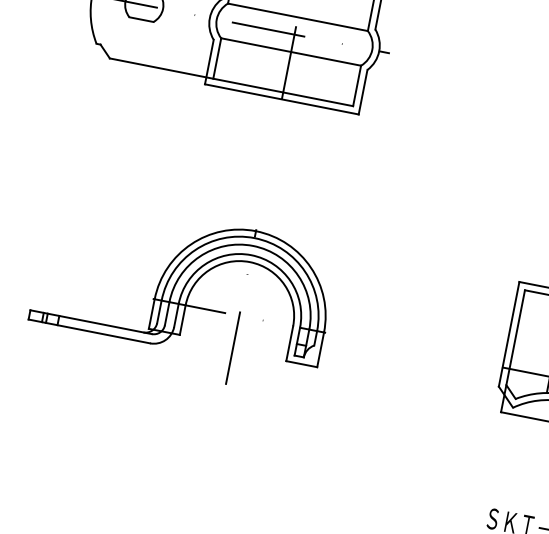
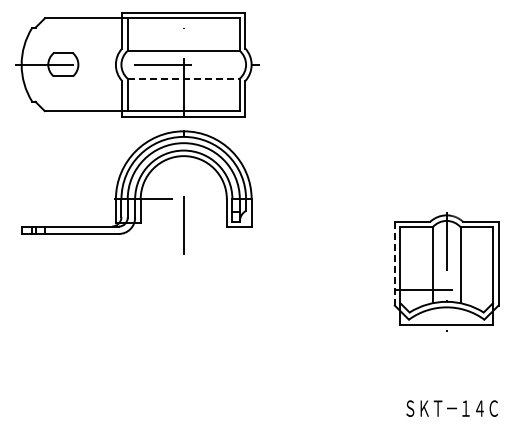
line: (292, 51) -> (184, 78), solid -> dashed
part: (182, 295) -> (136, 192), moved
line: (508, 334) -> (394, 263), solid -> dashed

